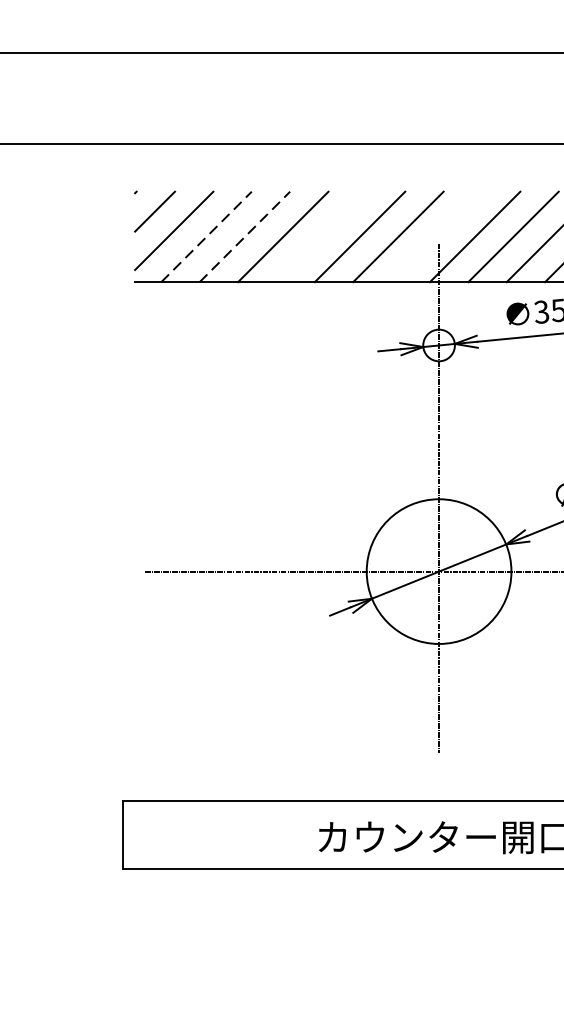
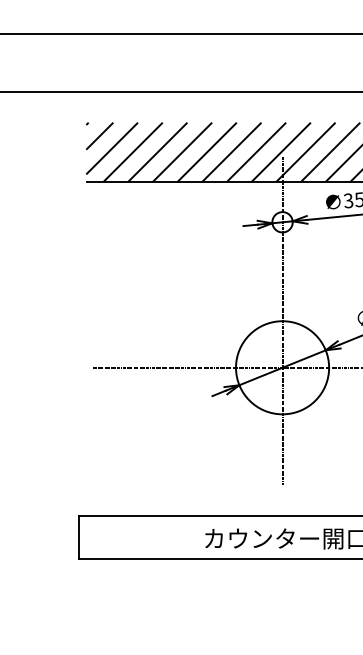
line: (207, 236) -> (133, 152), dashed -> solid
line: (244, 236) -> (157, 152), dashed -> solid
line: (320, 236) -> (206, 152), added
line: (435, 236) -> (280, 152), added

